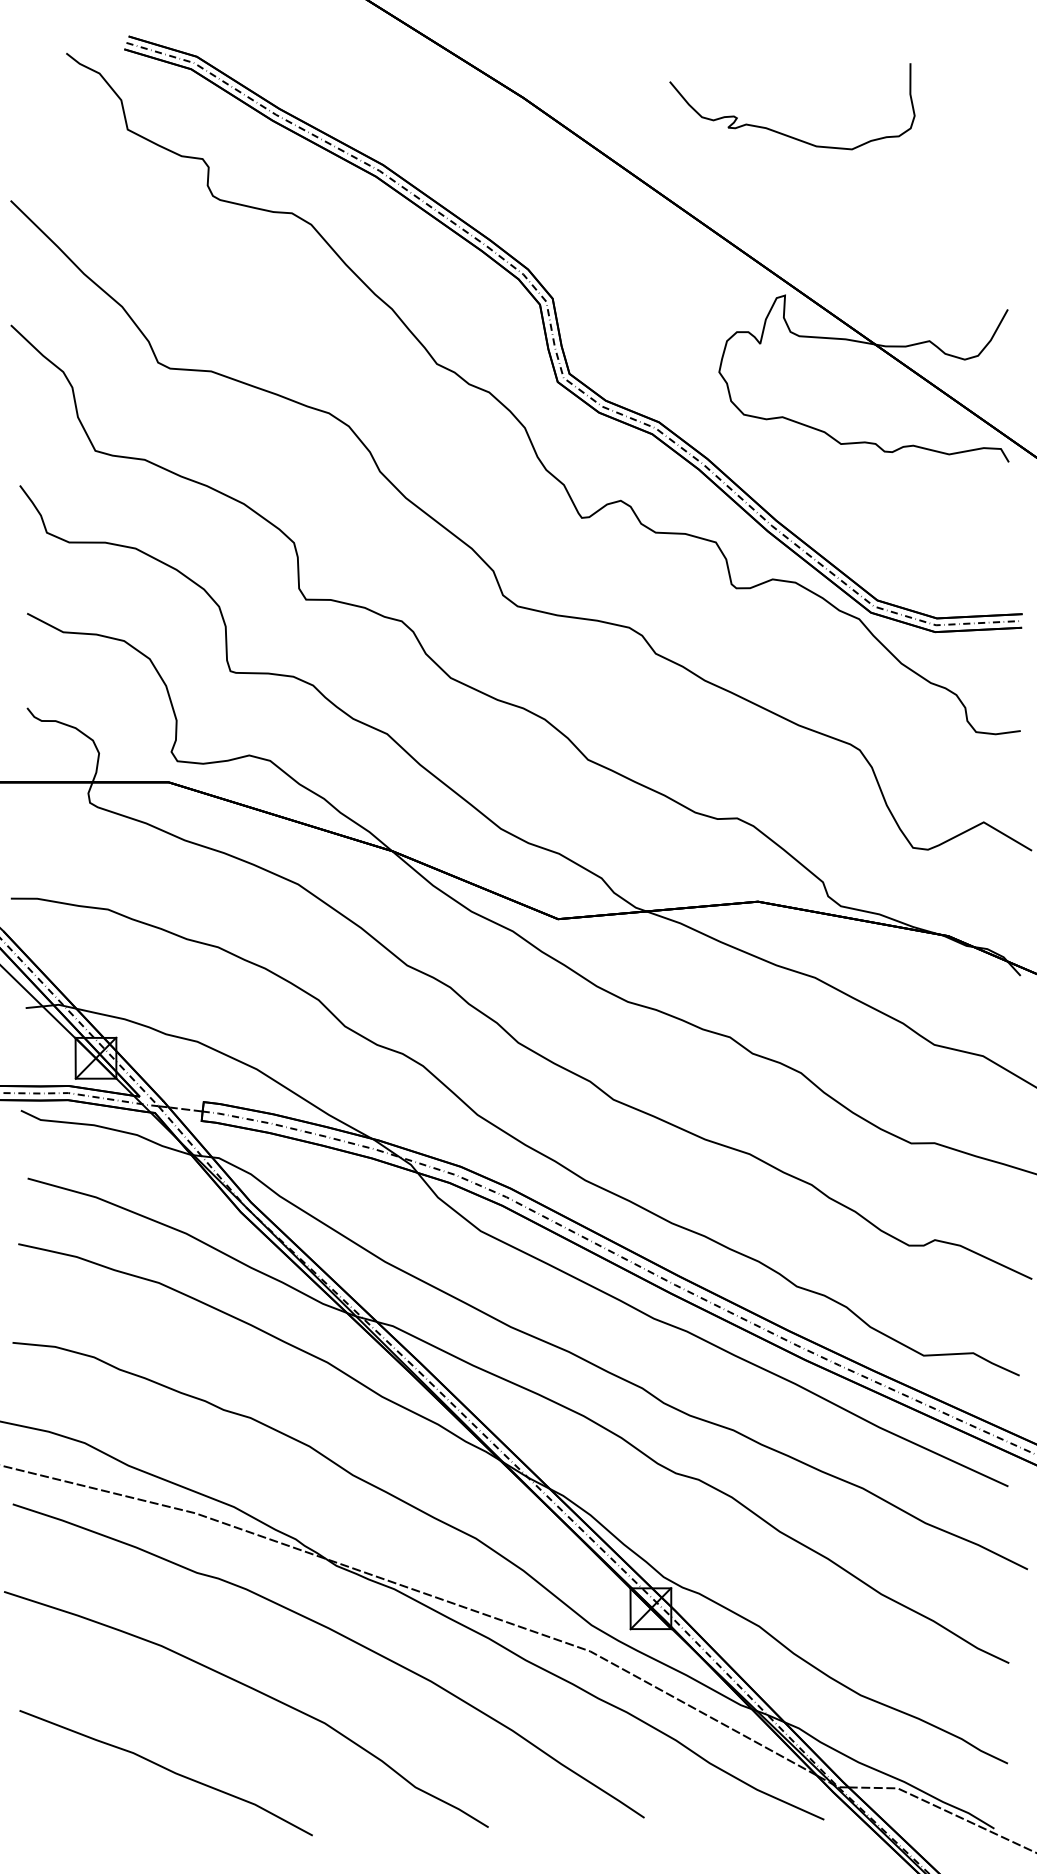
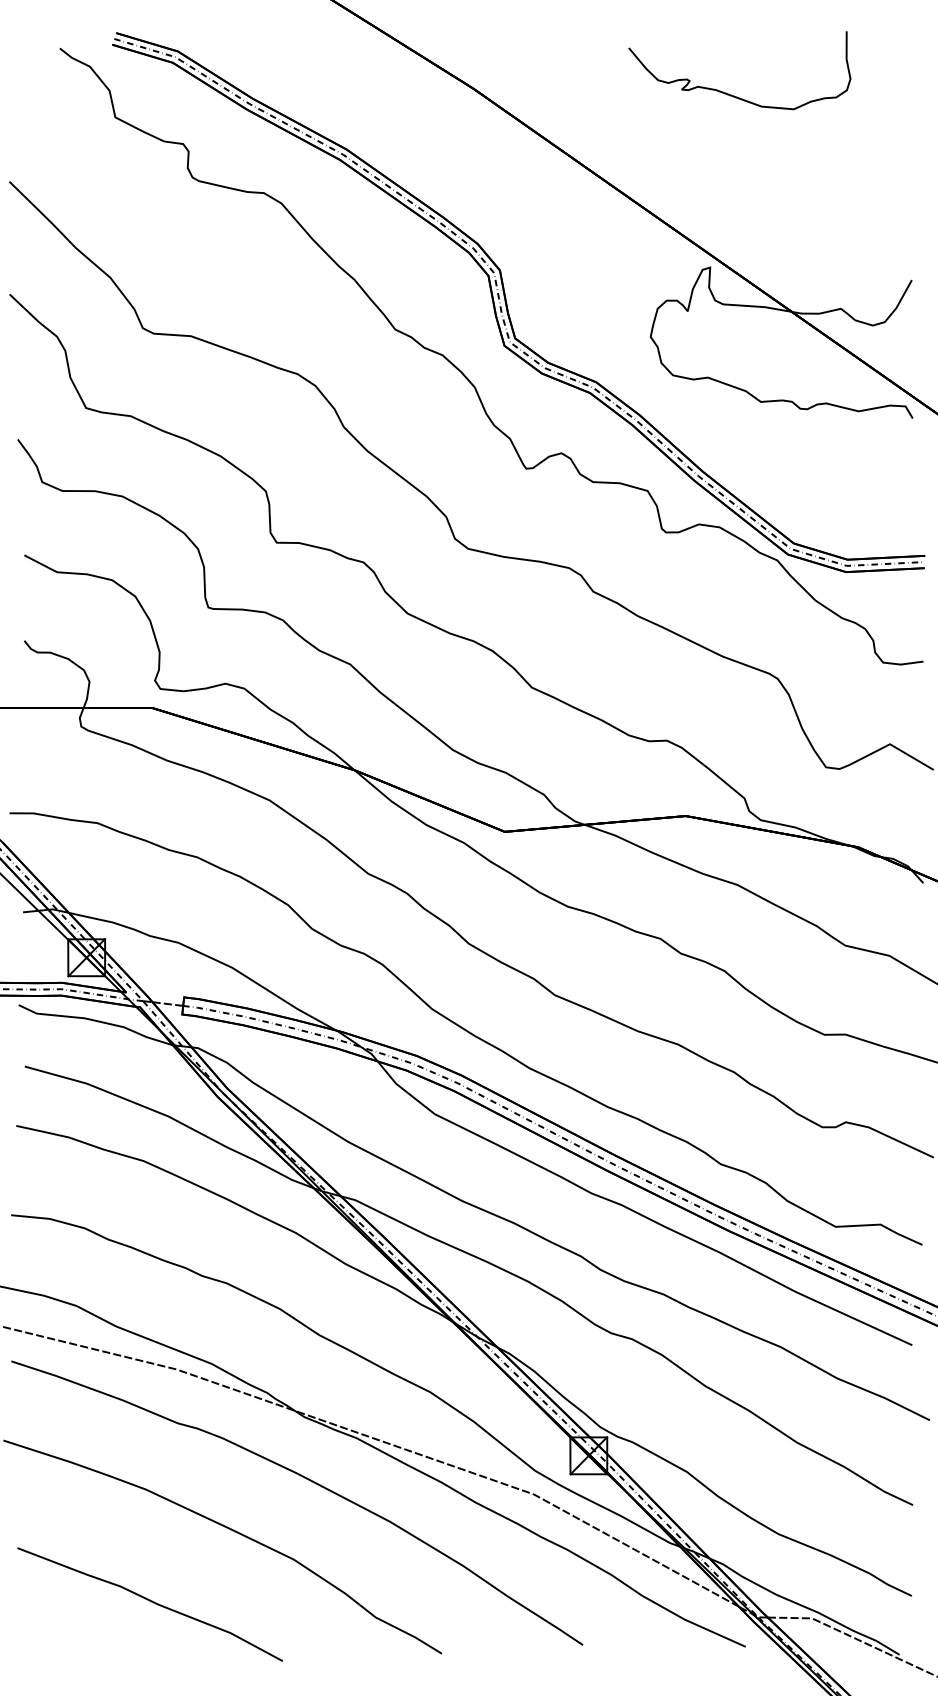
curve: (783, 133) -> (731, 94), moved

